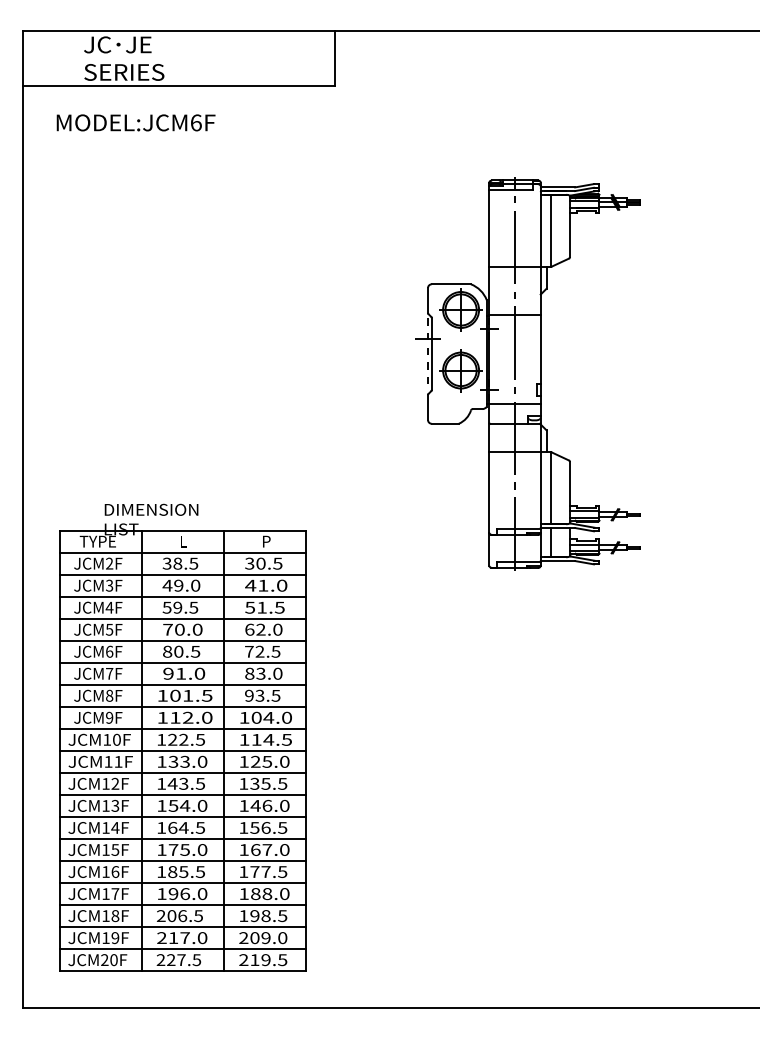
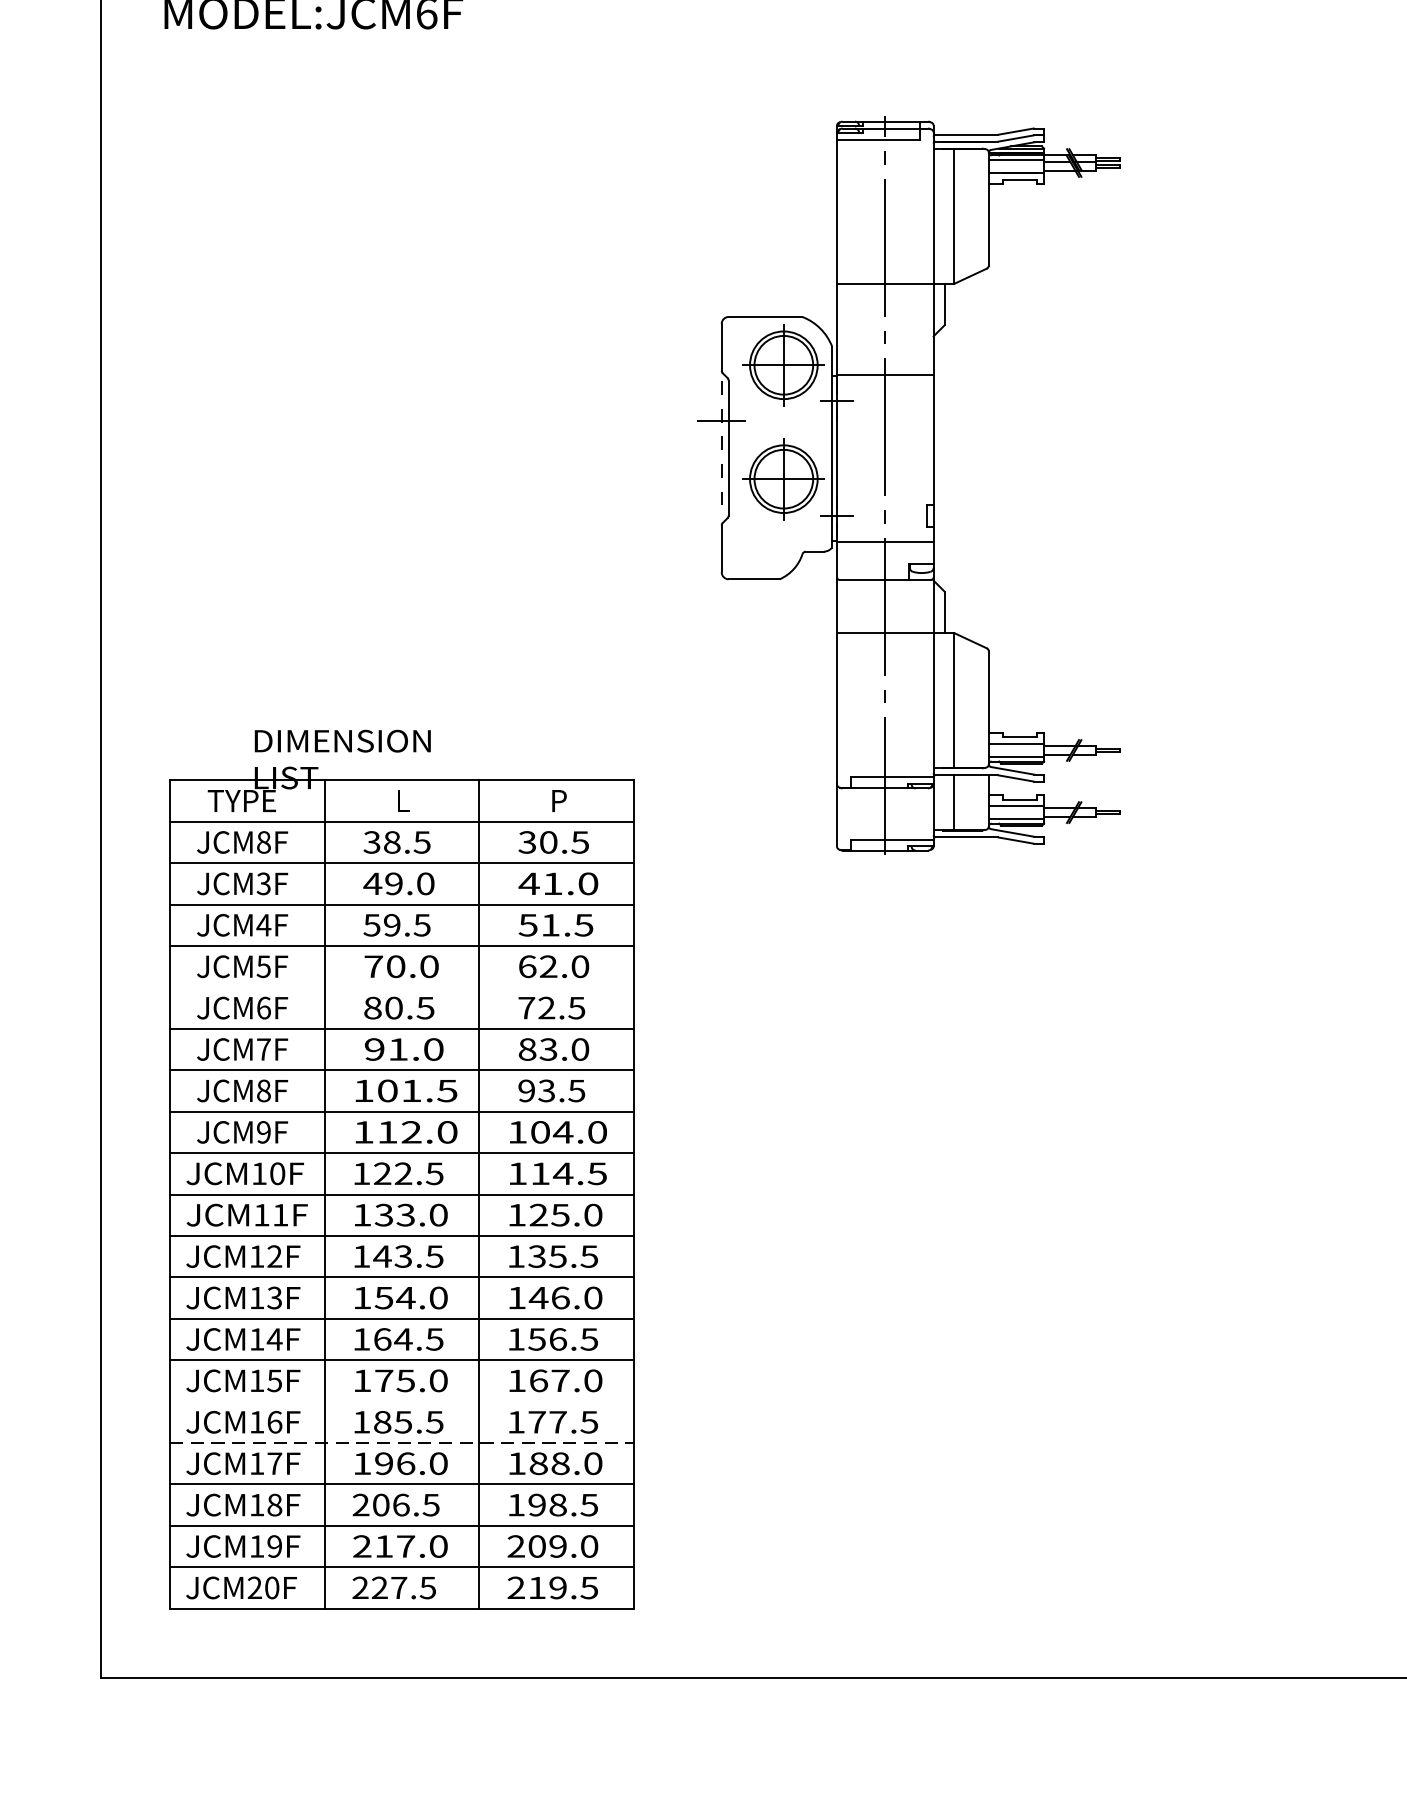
part: (527, 373) -> (908, 484), moved
text: (109, 563) -> (263, 842), JCM2F -> JCM8F
line: (182, 640) -> (400, 986), removed
line: (182, 861) -> (400, 1402), removed
line: (183, 883) -> (402, 1443), solid -> dashed

